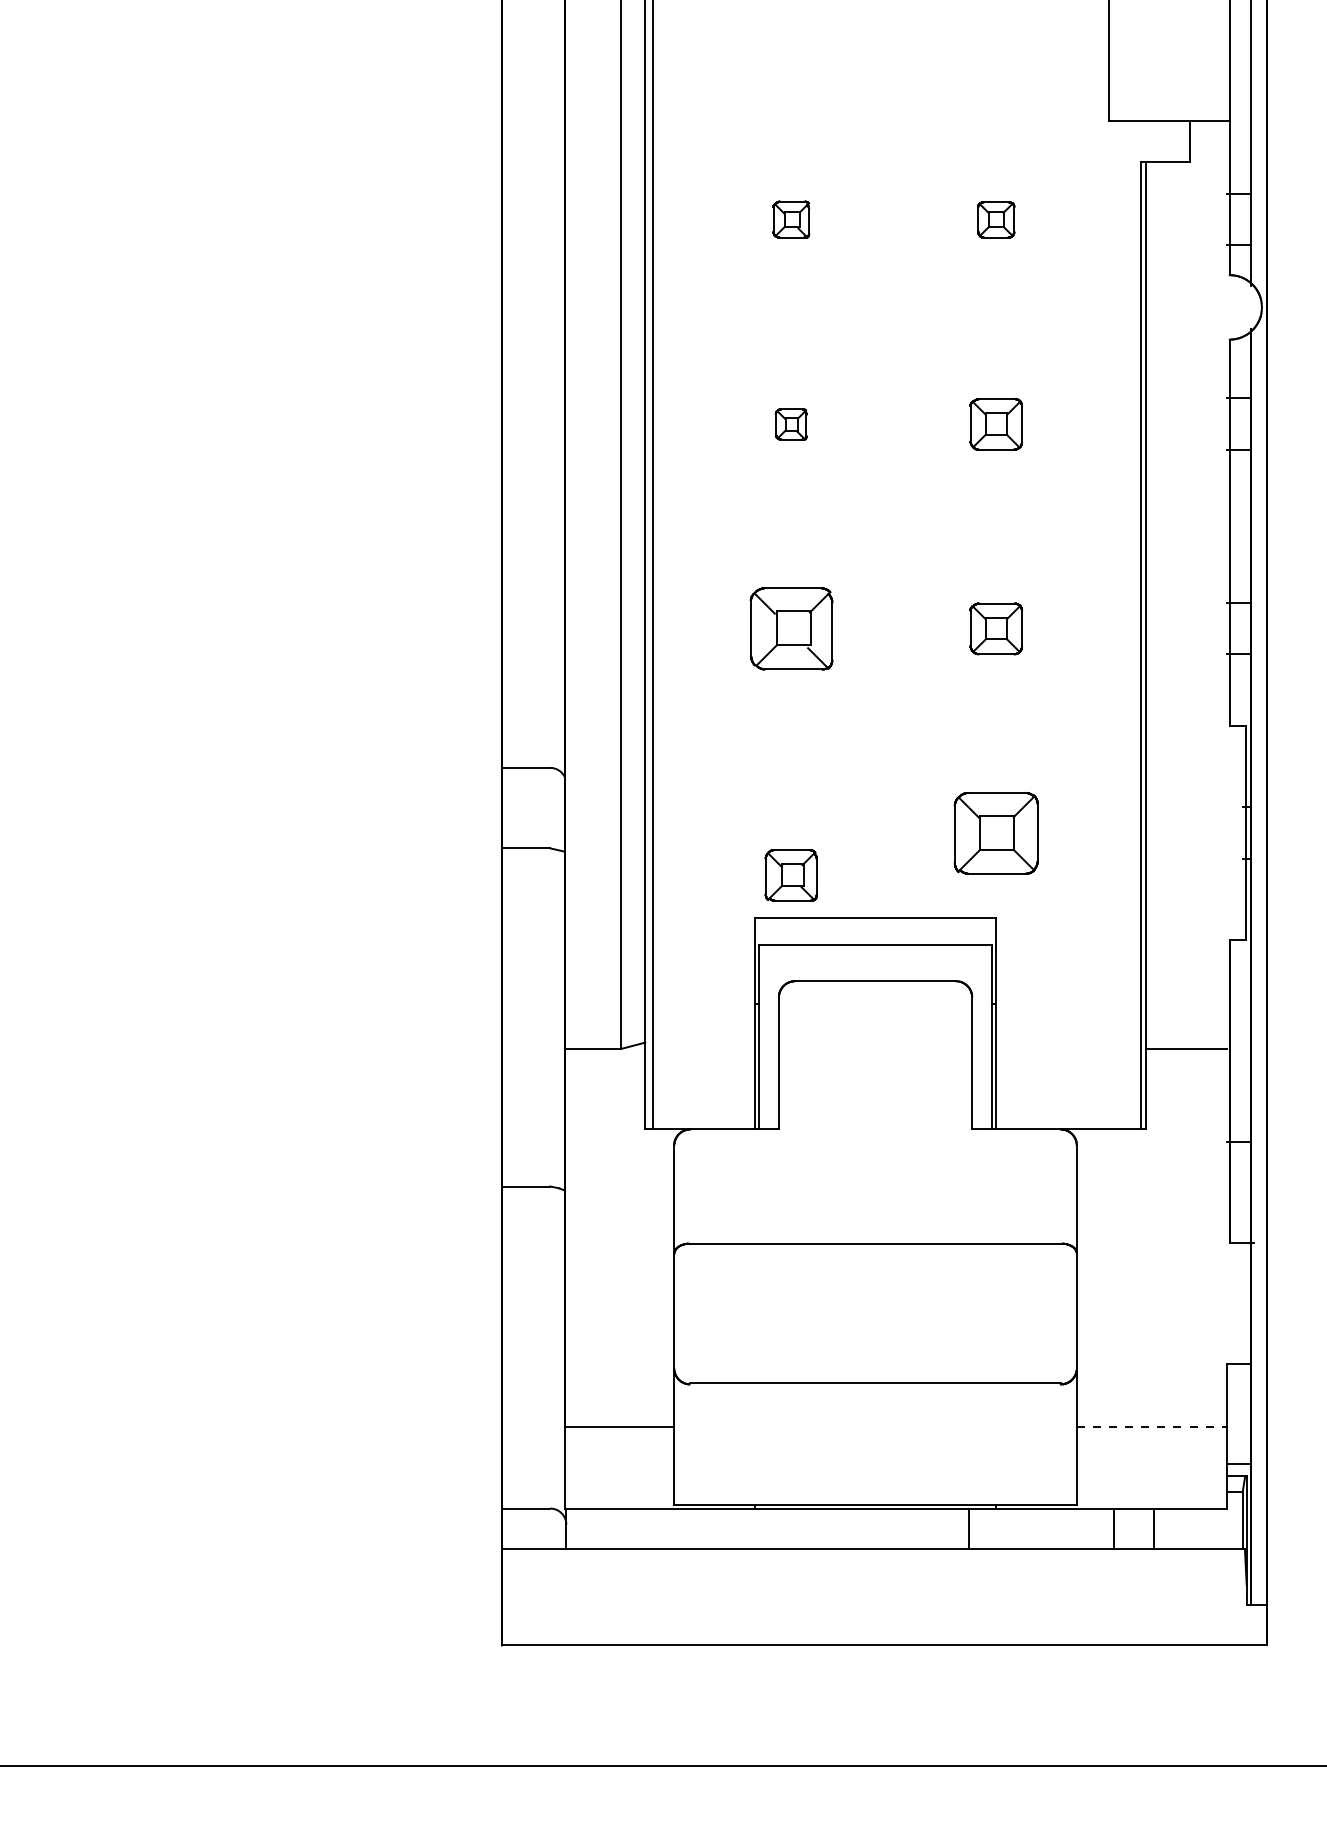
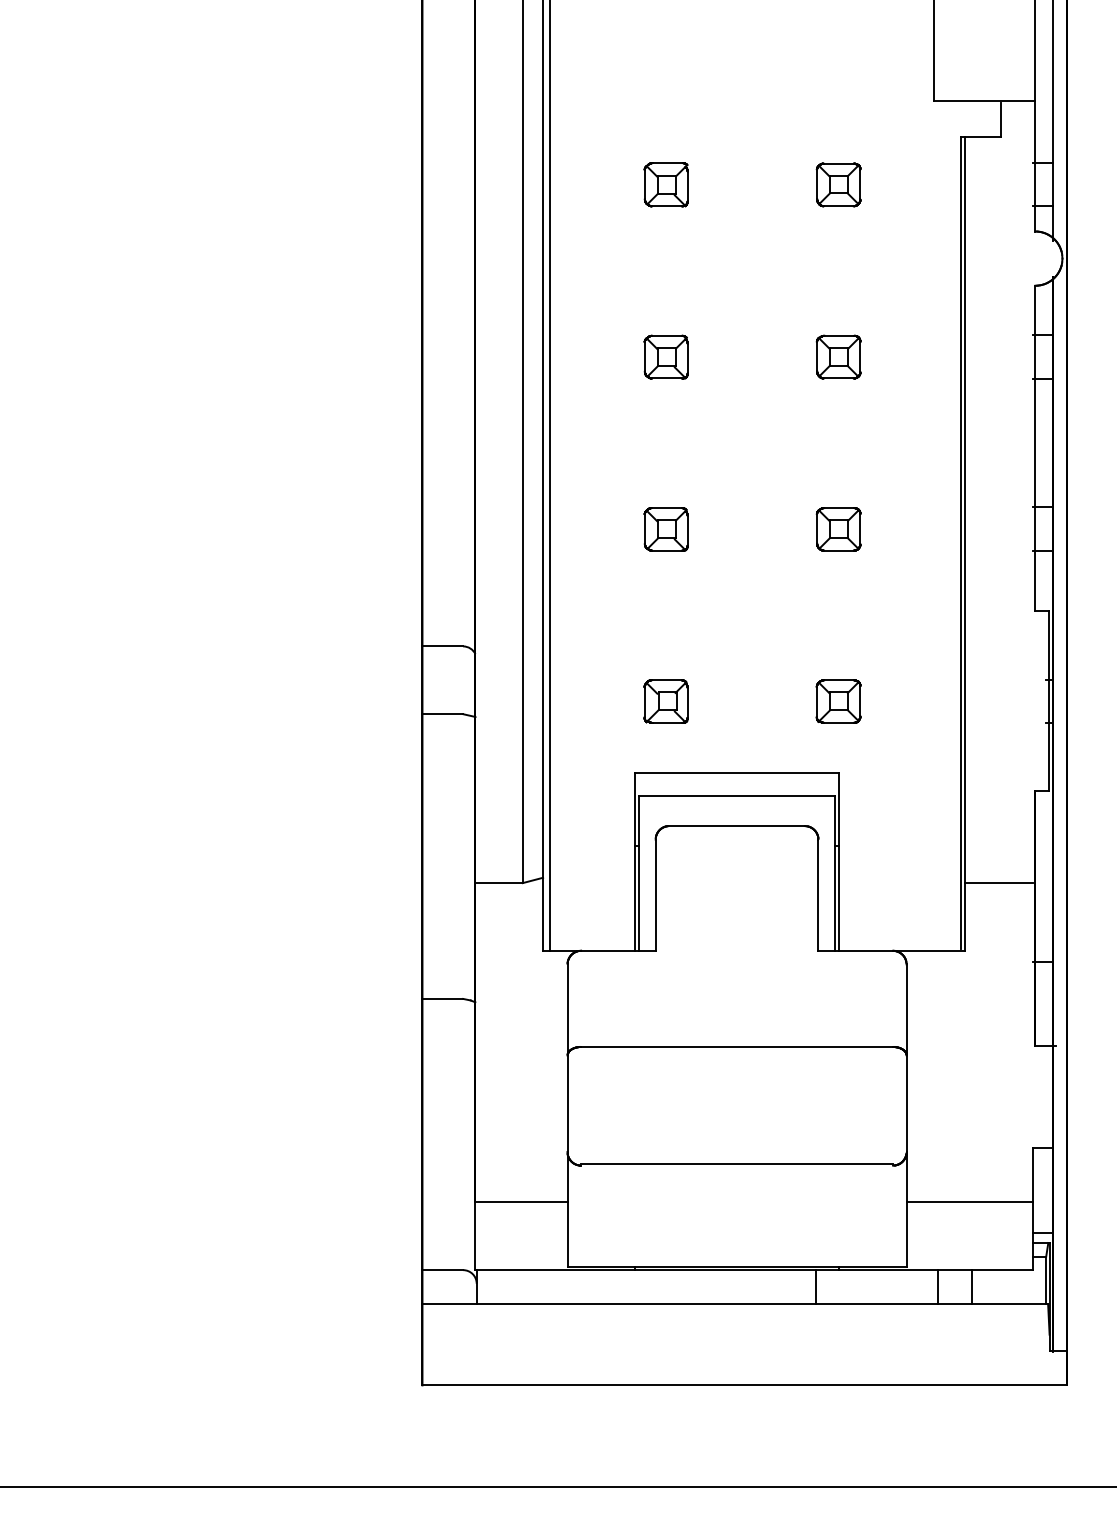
part: (790, 219) -> (665, 184), size x1.43
part: (995, 219) -> (838, 184), size x1.43
part: (790, 424) -> (665, 357), size x1.67
part: (790, 628) -> (665, 529), size x0.62
part: (995, 833) -> (838, 701), size x0.62
part: (790, 875) -> (665, 701), moved
line: (1151, 1427) -> (969, 1201), dashed -> solid

